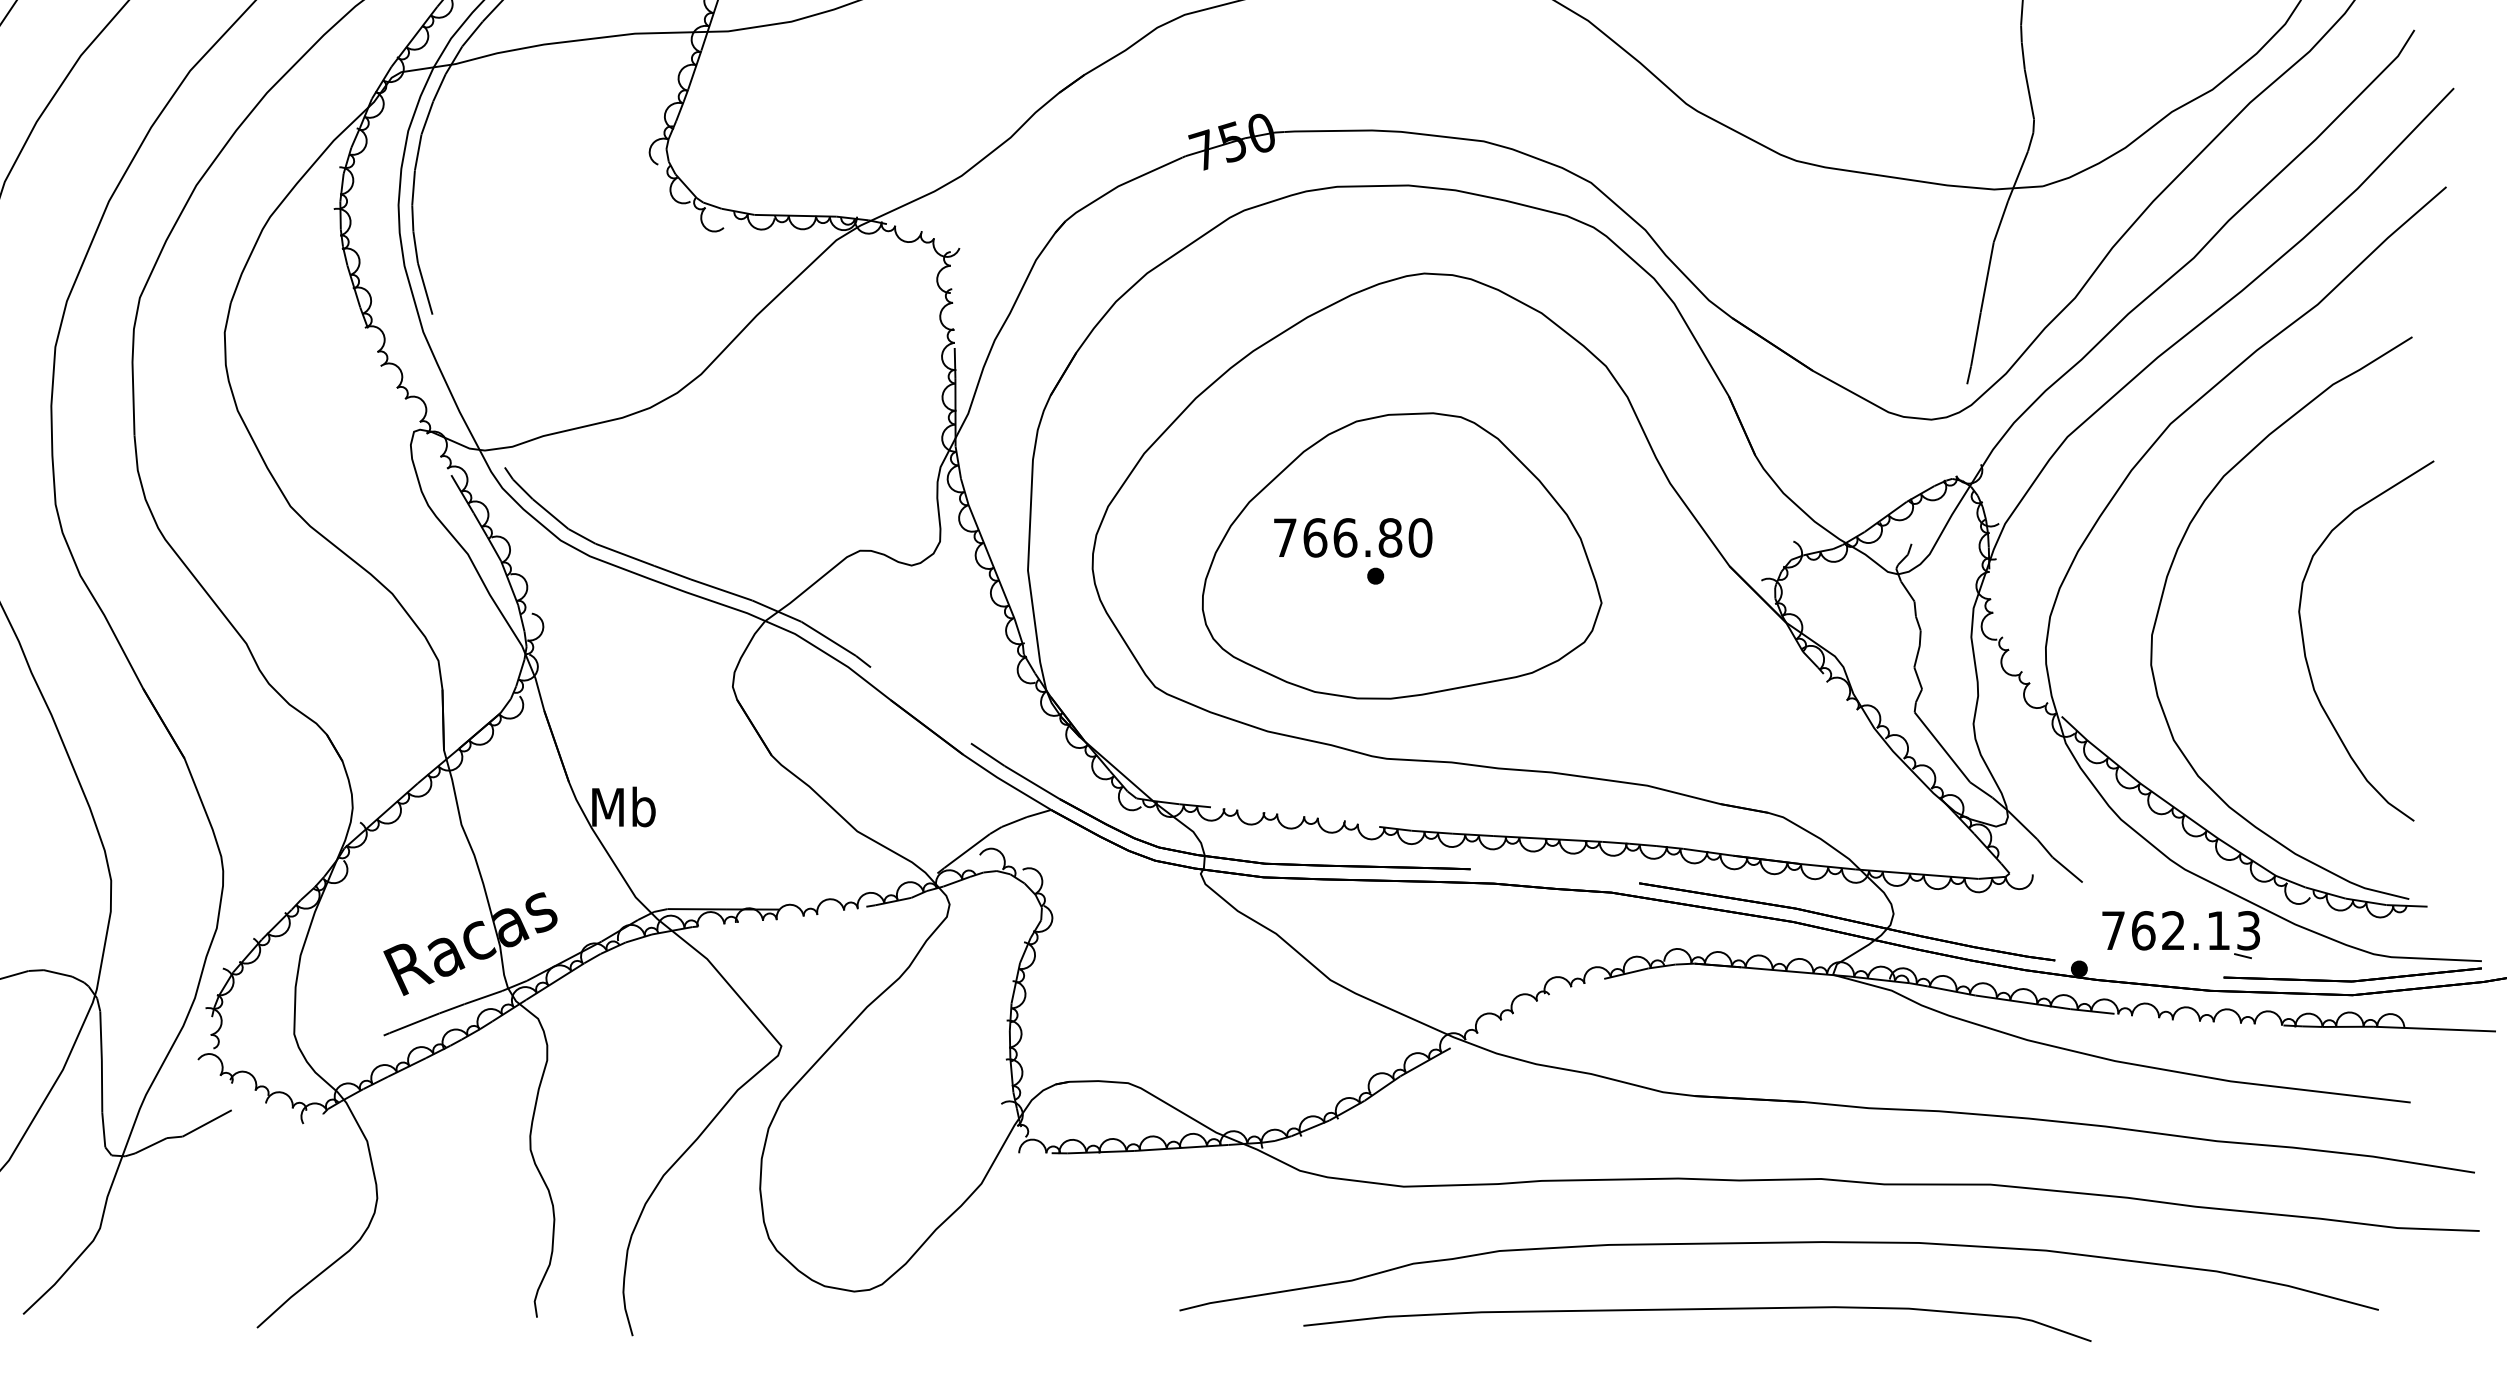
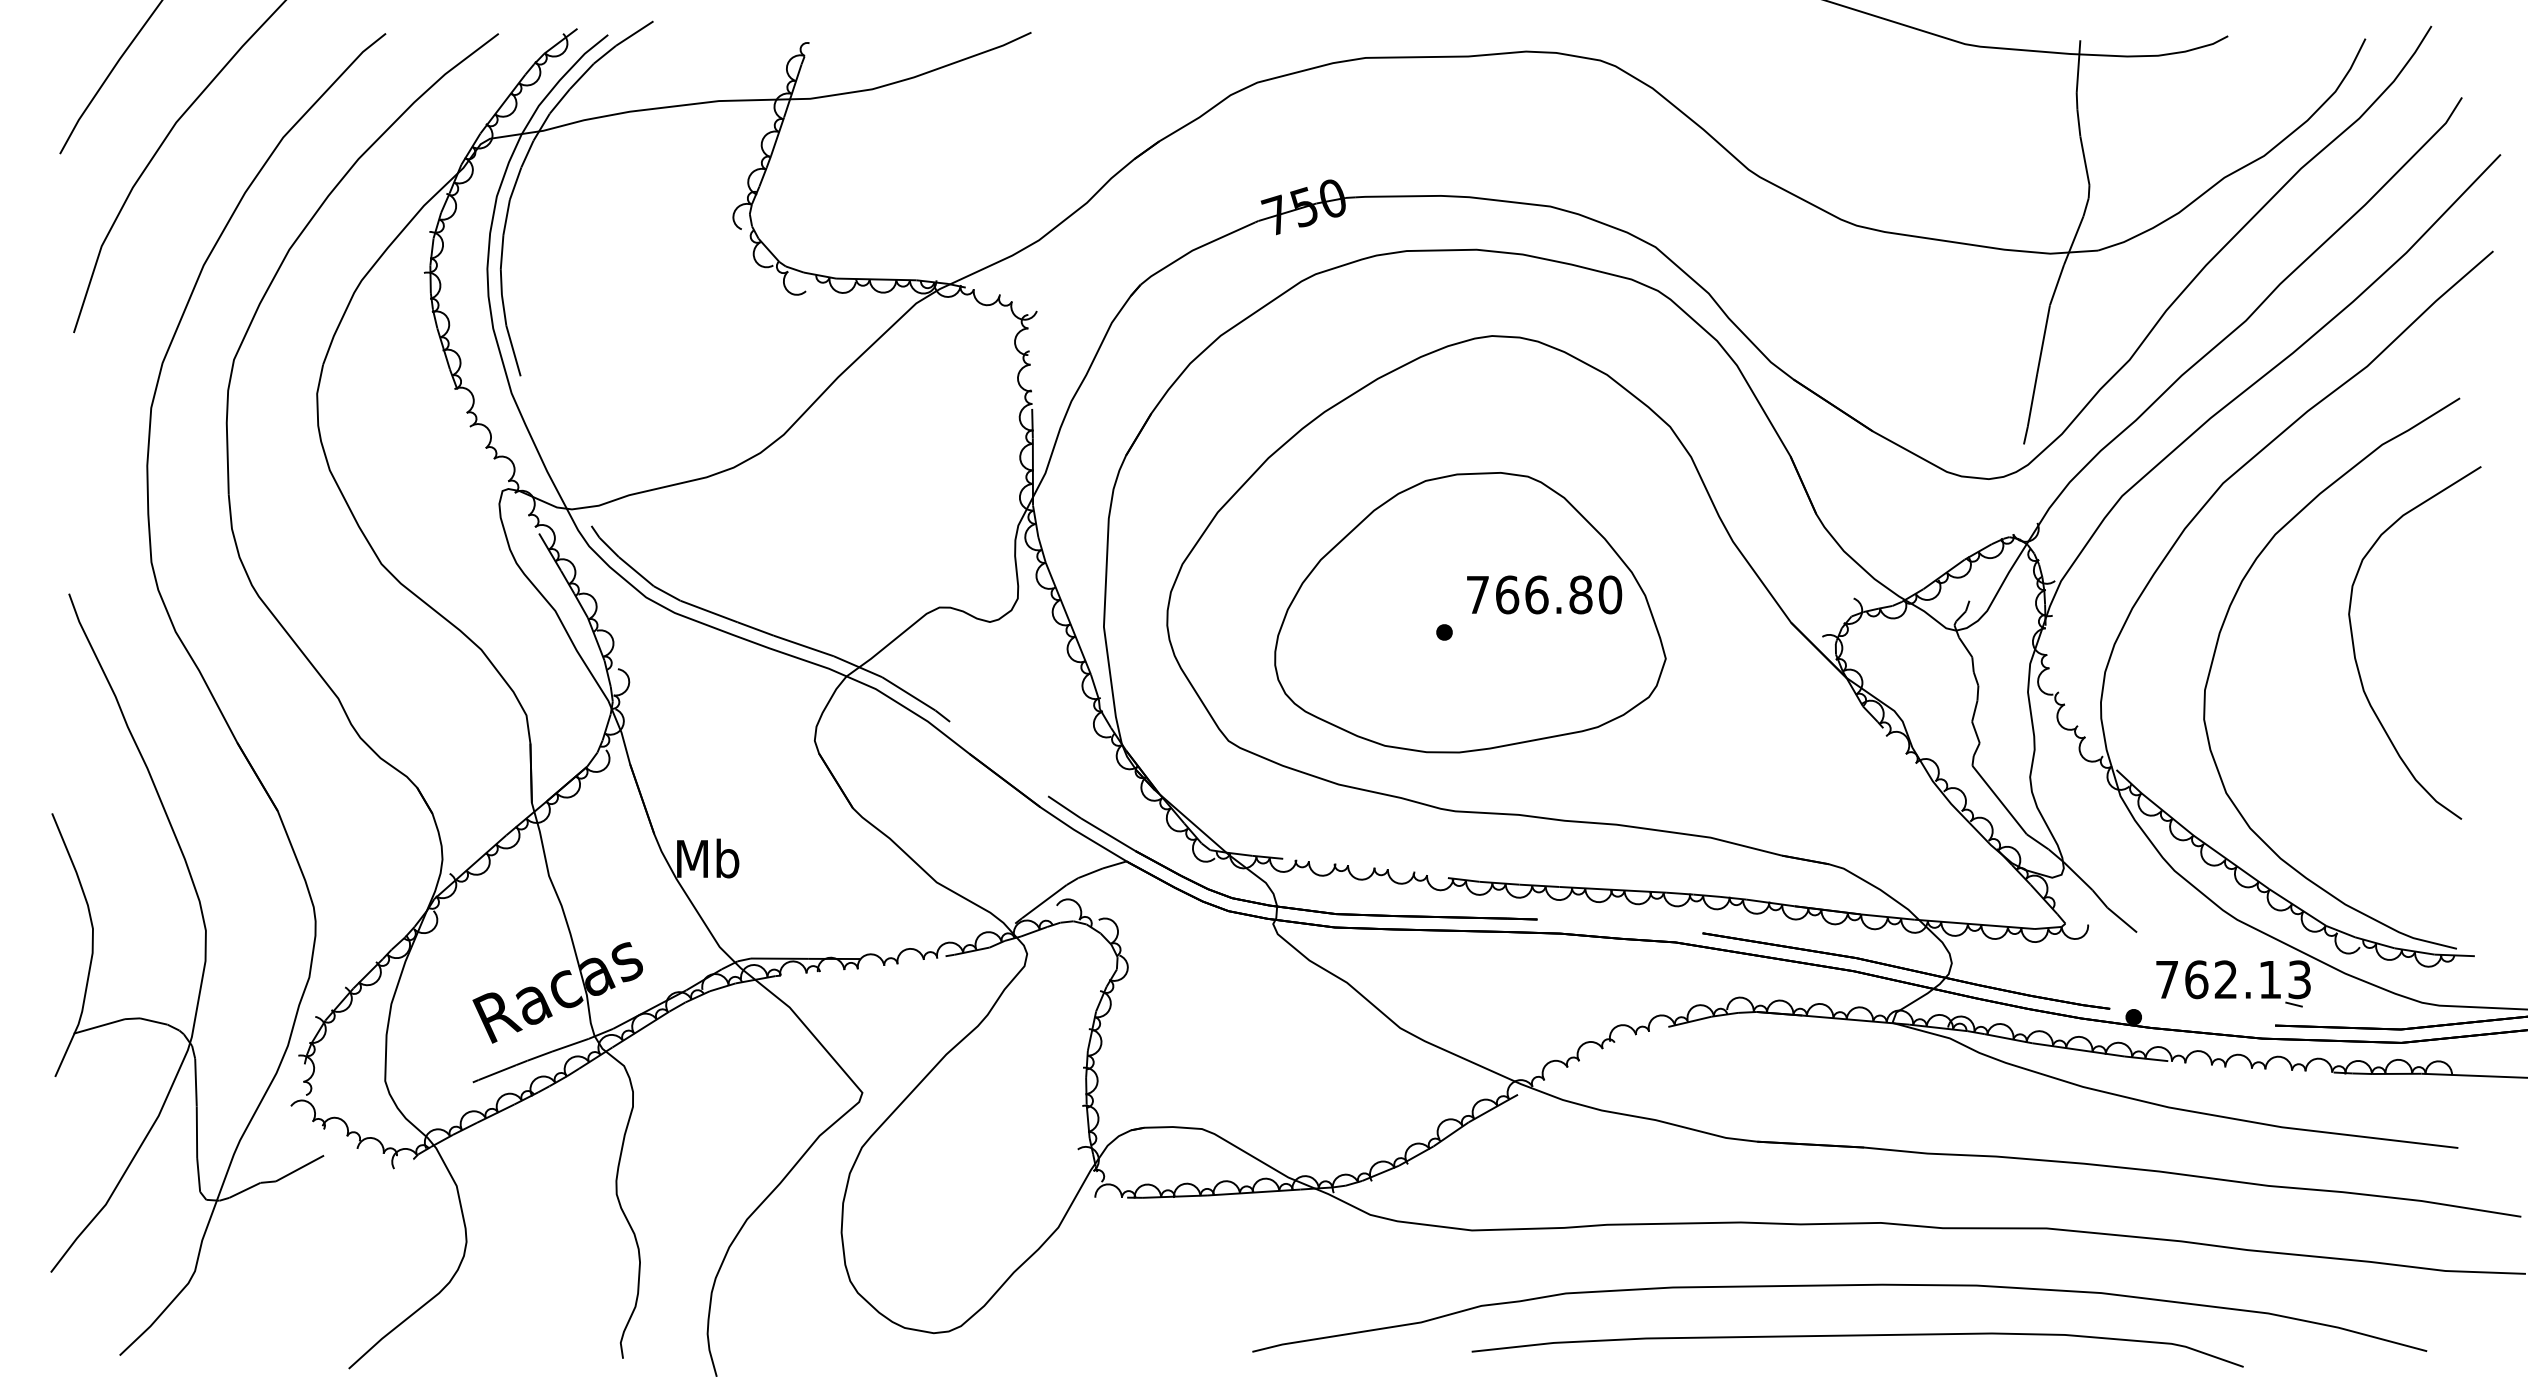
text: (1353, 537) -> (1544, 594), moved
curve: (2305, 649) -> (2355, 651), moved
curve: (1697, 1310) -> (1857, 1336), moved

